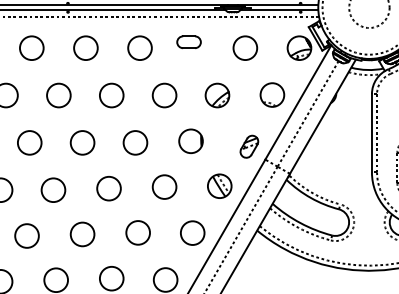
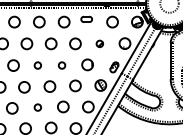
part: (216, 94) -> (99, 43), size x0.6
circle: (81, 142) -> (37, 65), size x0.6
circle: (134, 142) -> (61, 65), size x0.6
circle: (81, 234) -> (37, 107), size x0.6

